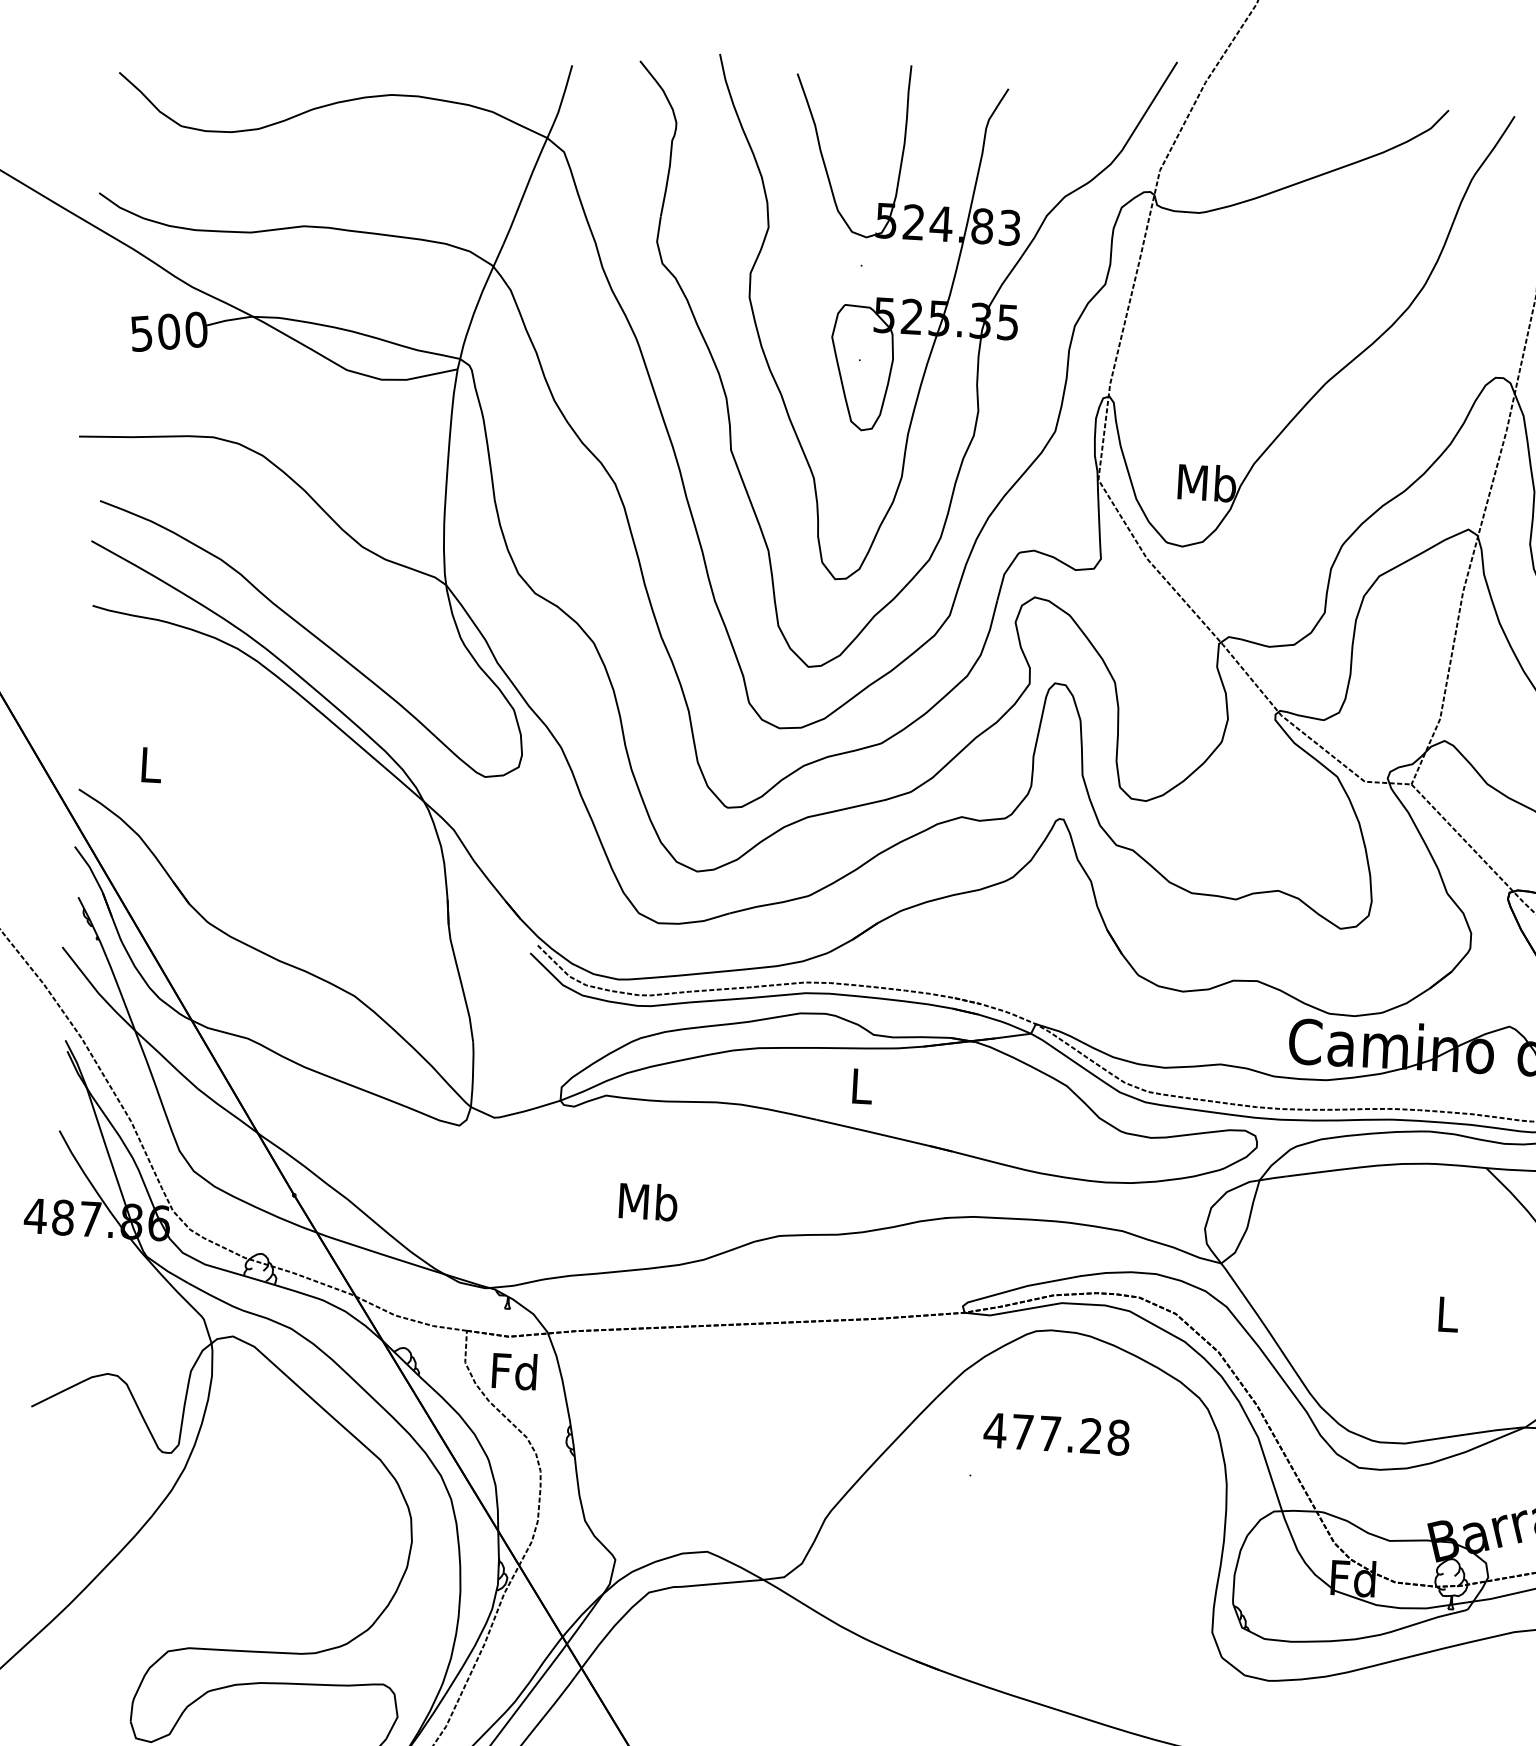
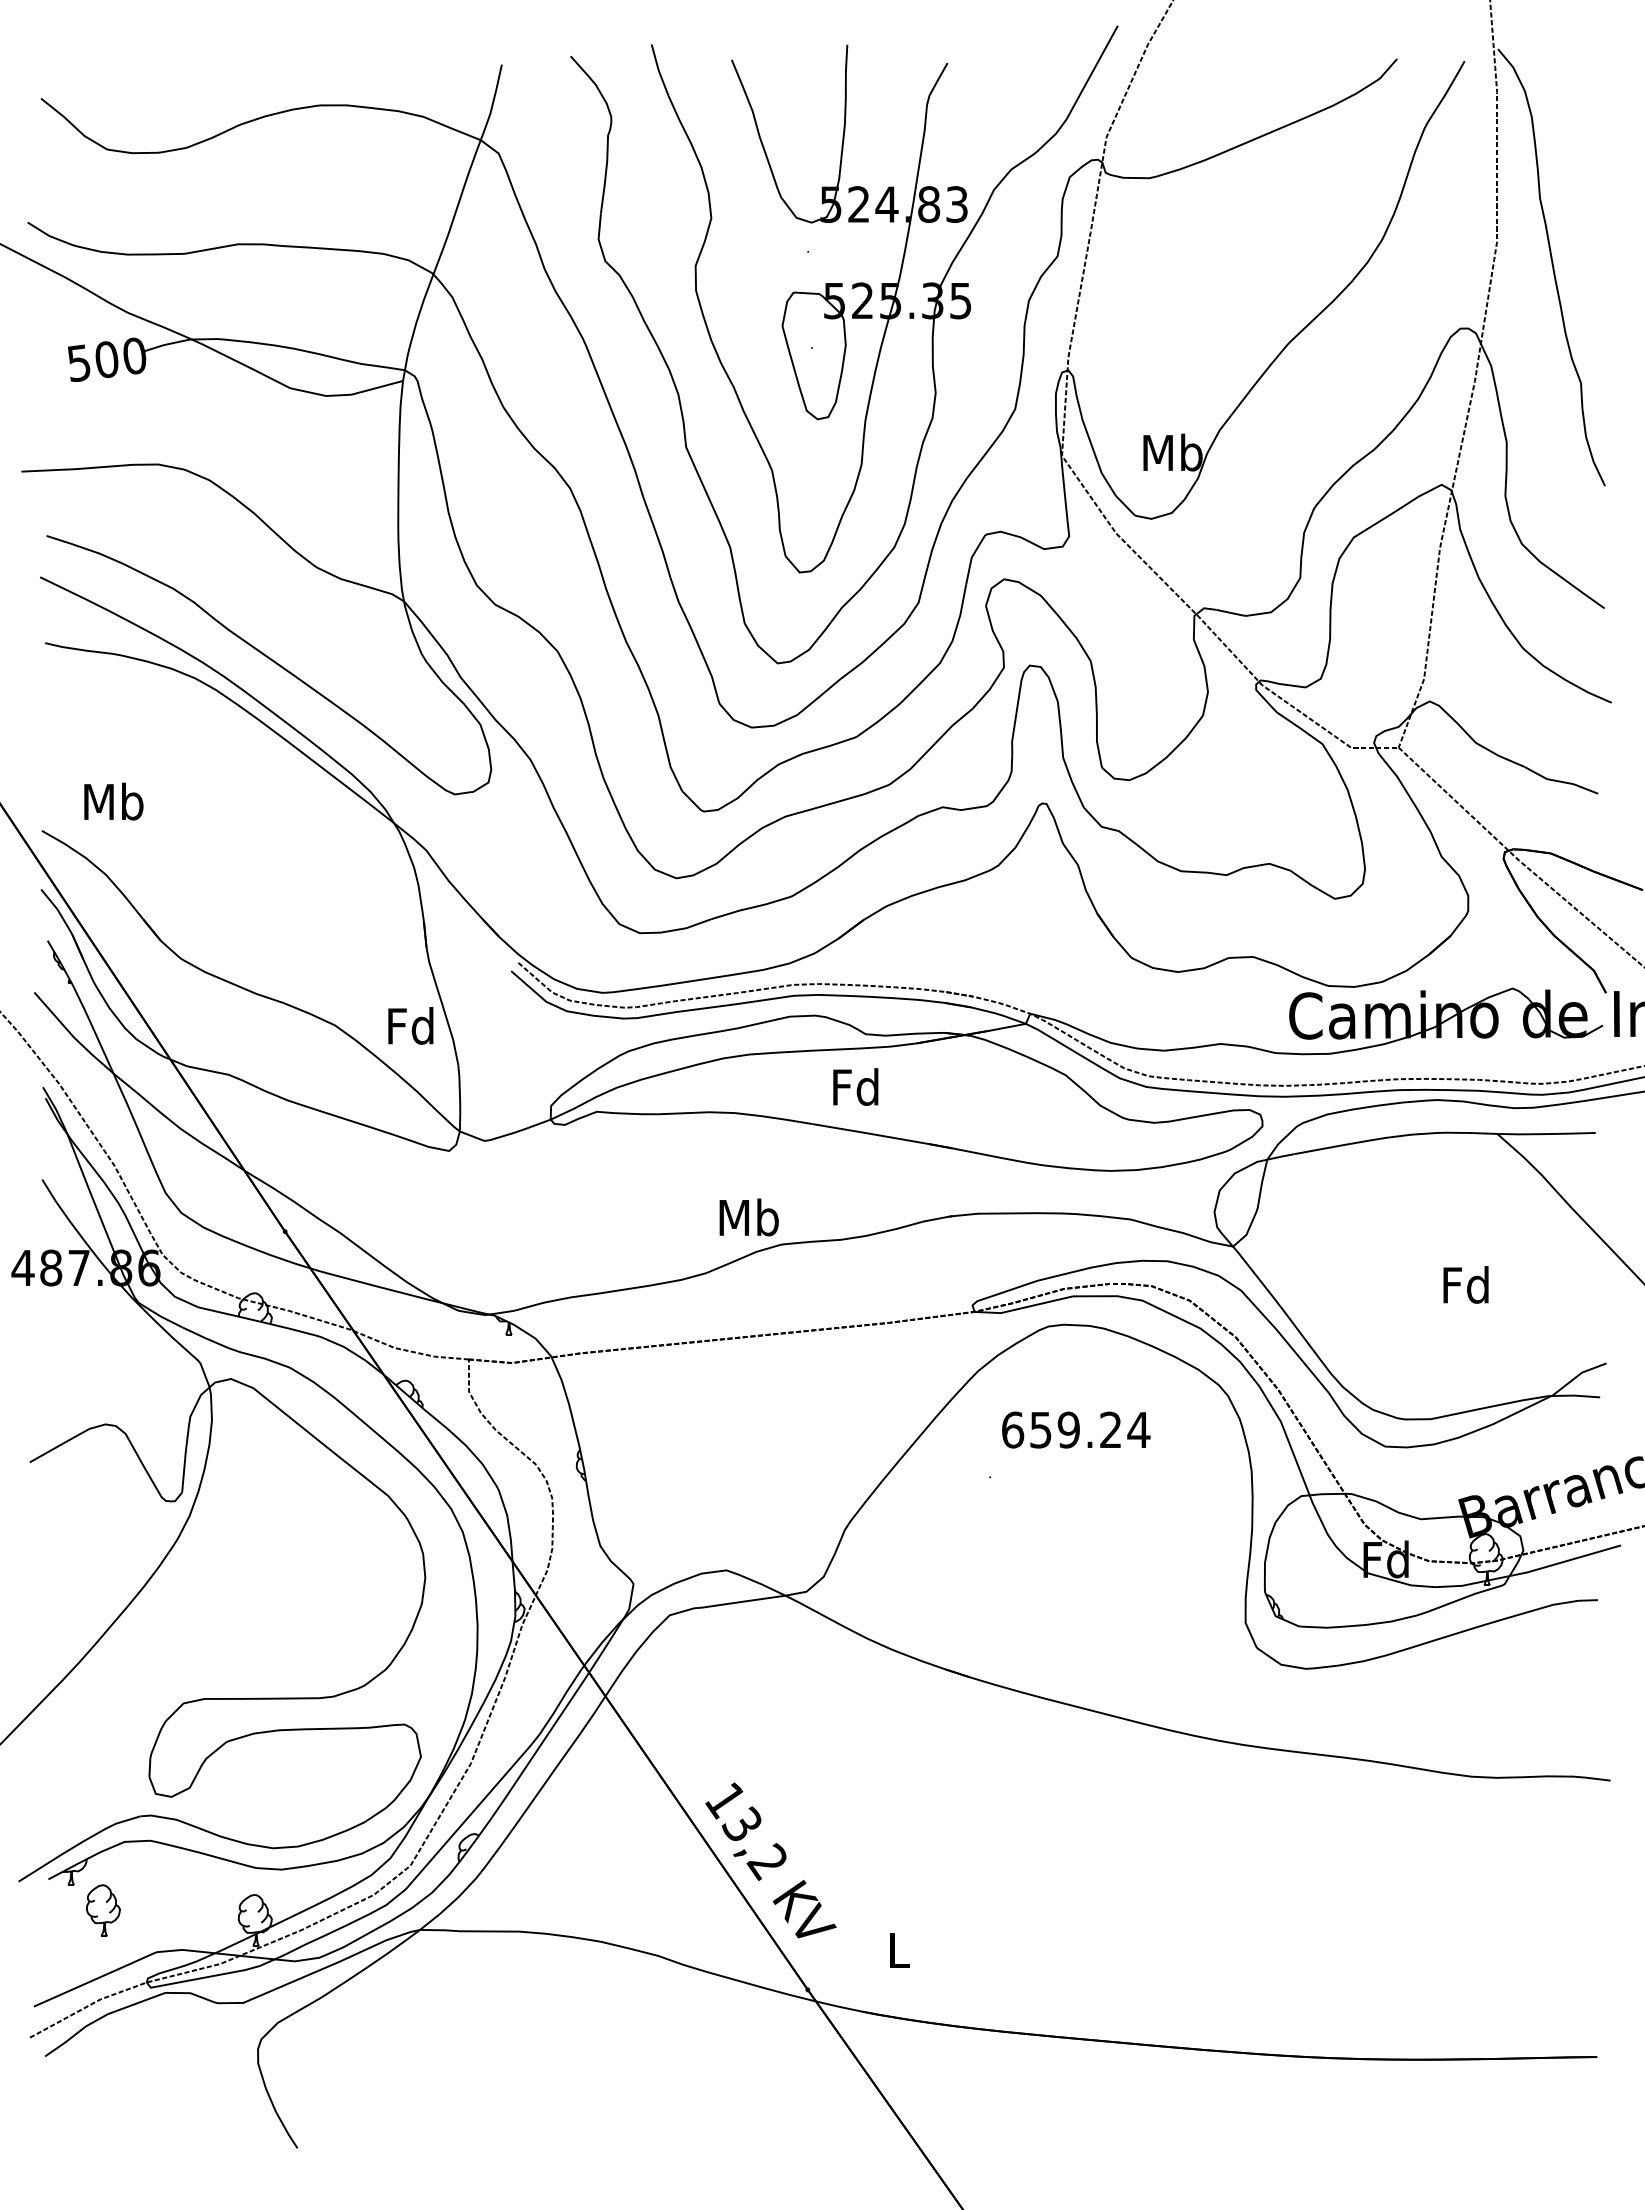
text: (150, 764) -> (113, 801), L -> Mb
text: (860, 1085) -> (855, 1086), L -> Fd
text: (647, 1201) -> (748, 1217), moved
text: (1446, 1313) -> (1465, 1284), L -> Fd
text: (514, 1370) -> (410, 1025), moved
text: (1056, 1433) -> (1075, 1429), 477.28 -> 659.24

